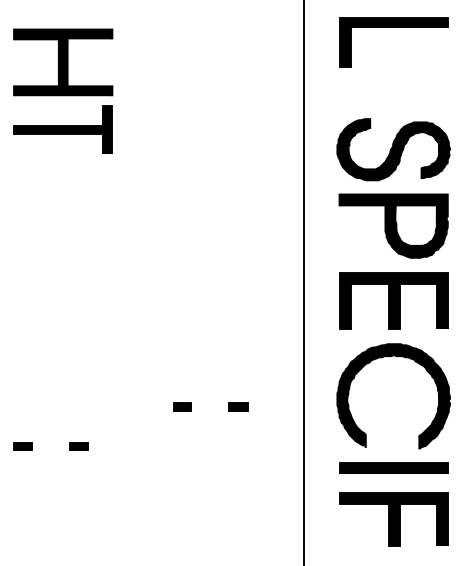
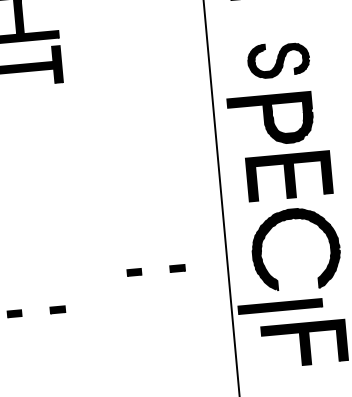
part: (393, 149) -> (278, 59), size x0.7
part: (393, 225) -> (270, 119), moved
part: (393, 467) -> (280, 306), moved

